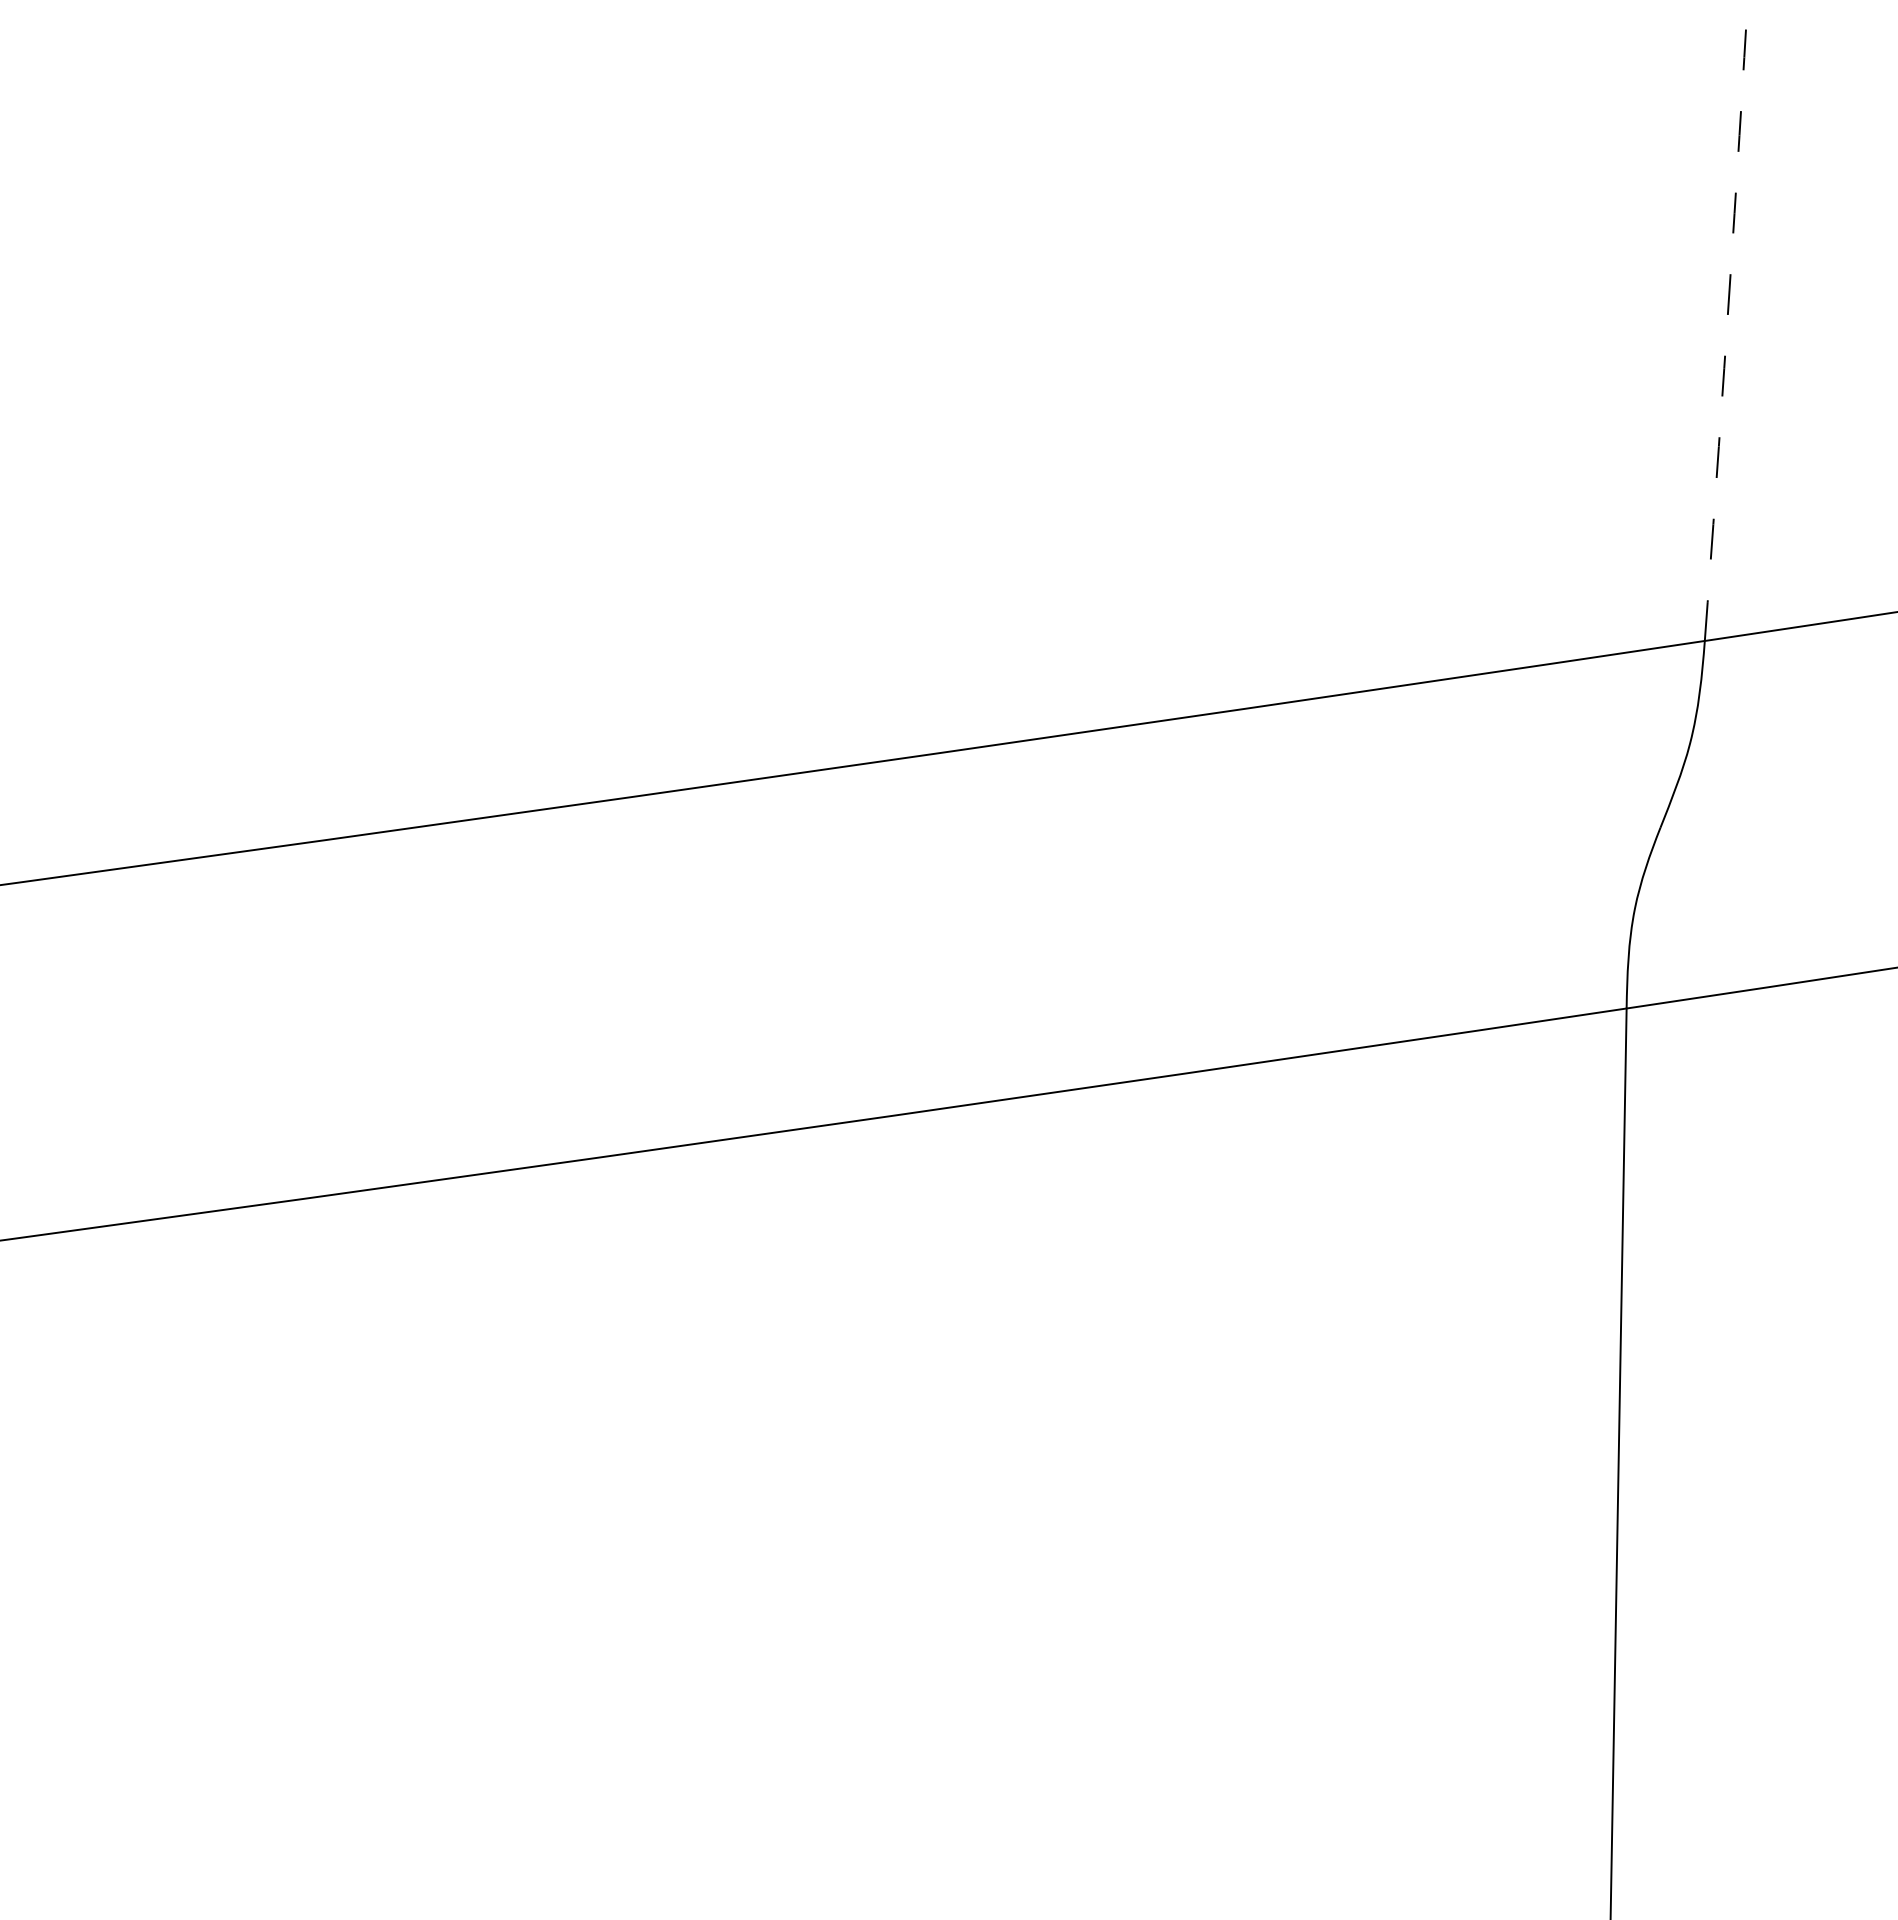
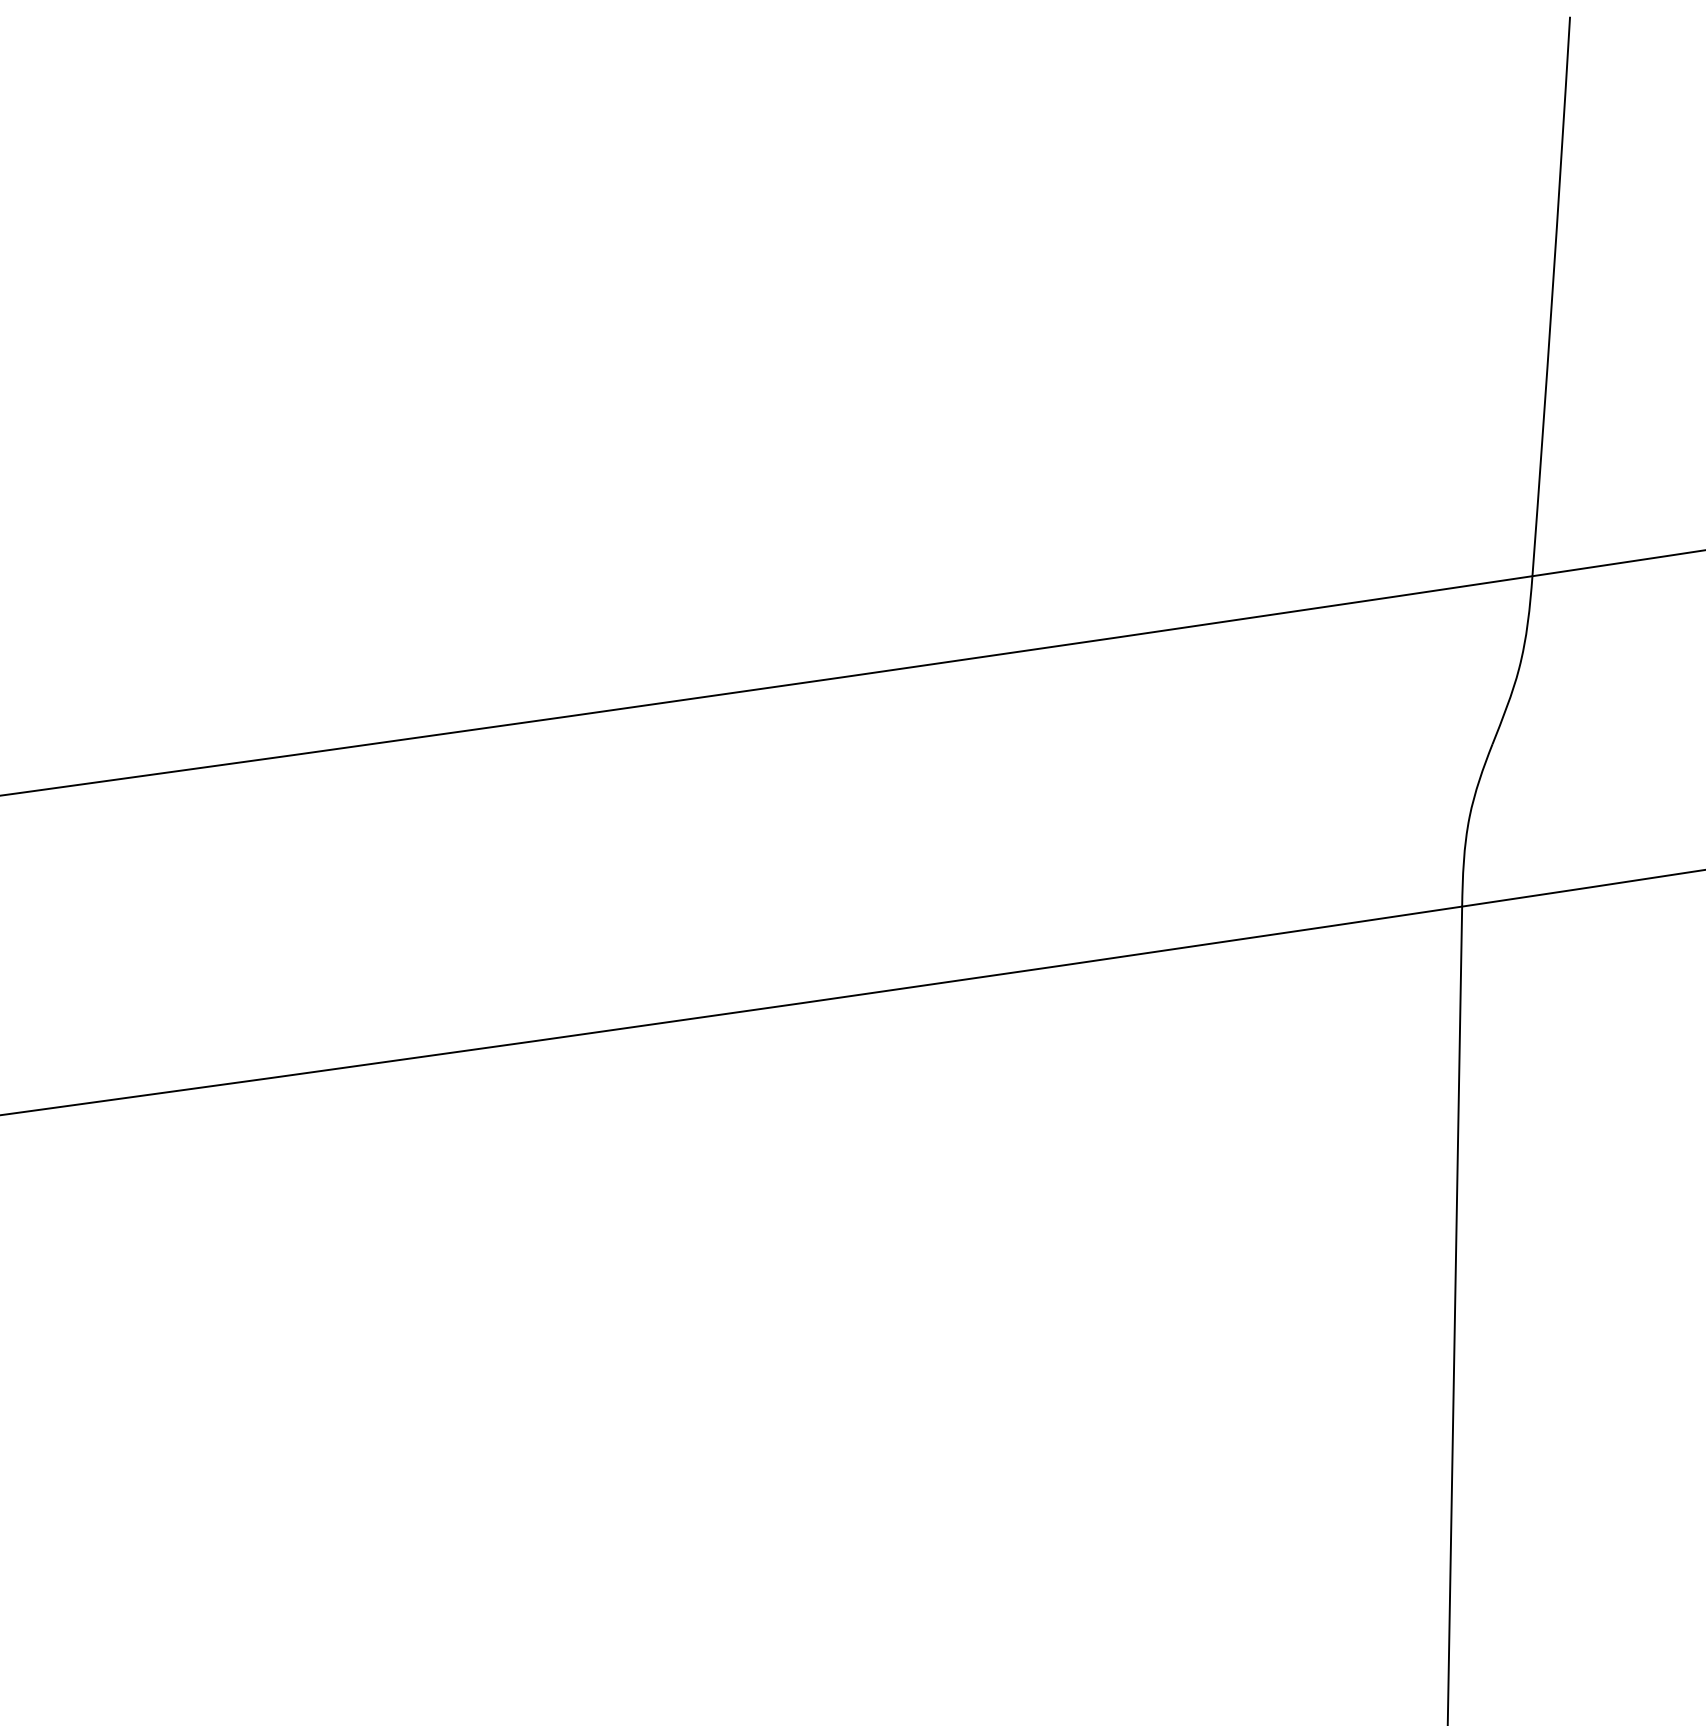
arc: (1727, 329) -> (1552, 296), dashed -> solid

